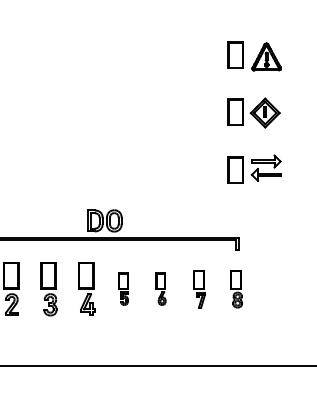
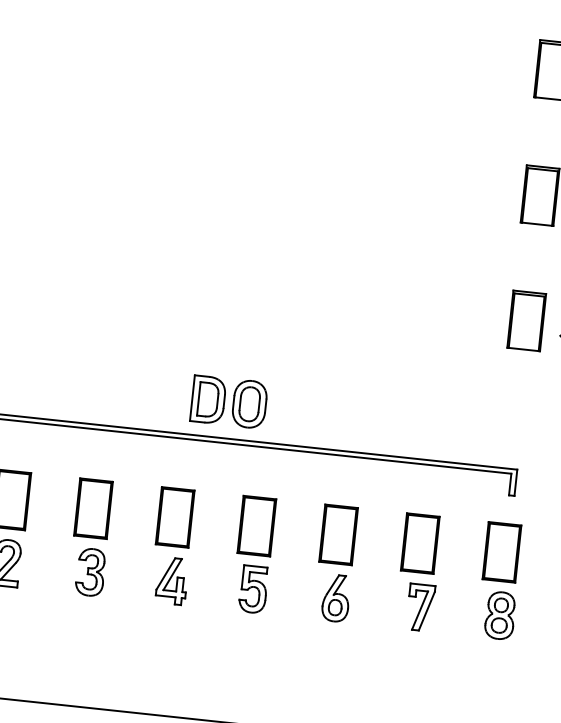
part: (123, 289) -> (253, 555), size x1.67
part: (160, 289) -> (334, 564), size x1.67
part: (199, 289) -> (419, 573), size x1.43
part: (236, 289) -> (500, 582), size x1.43

